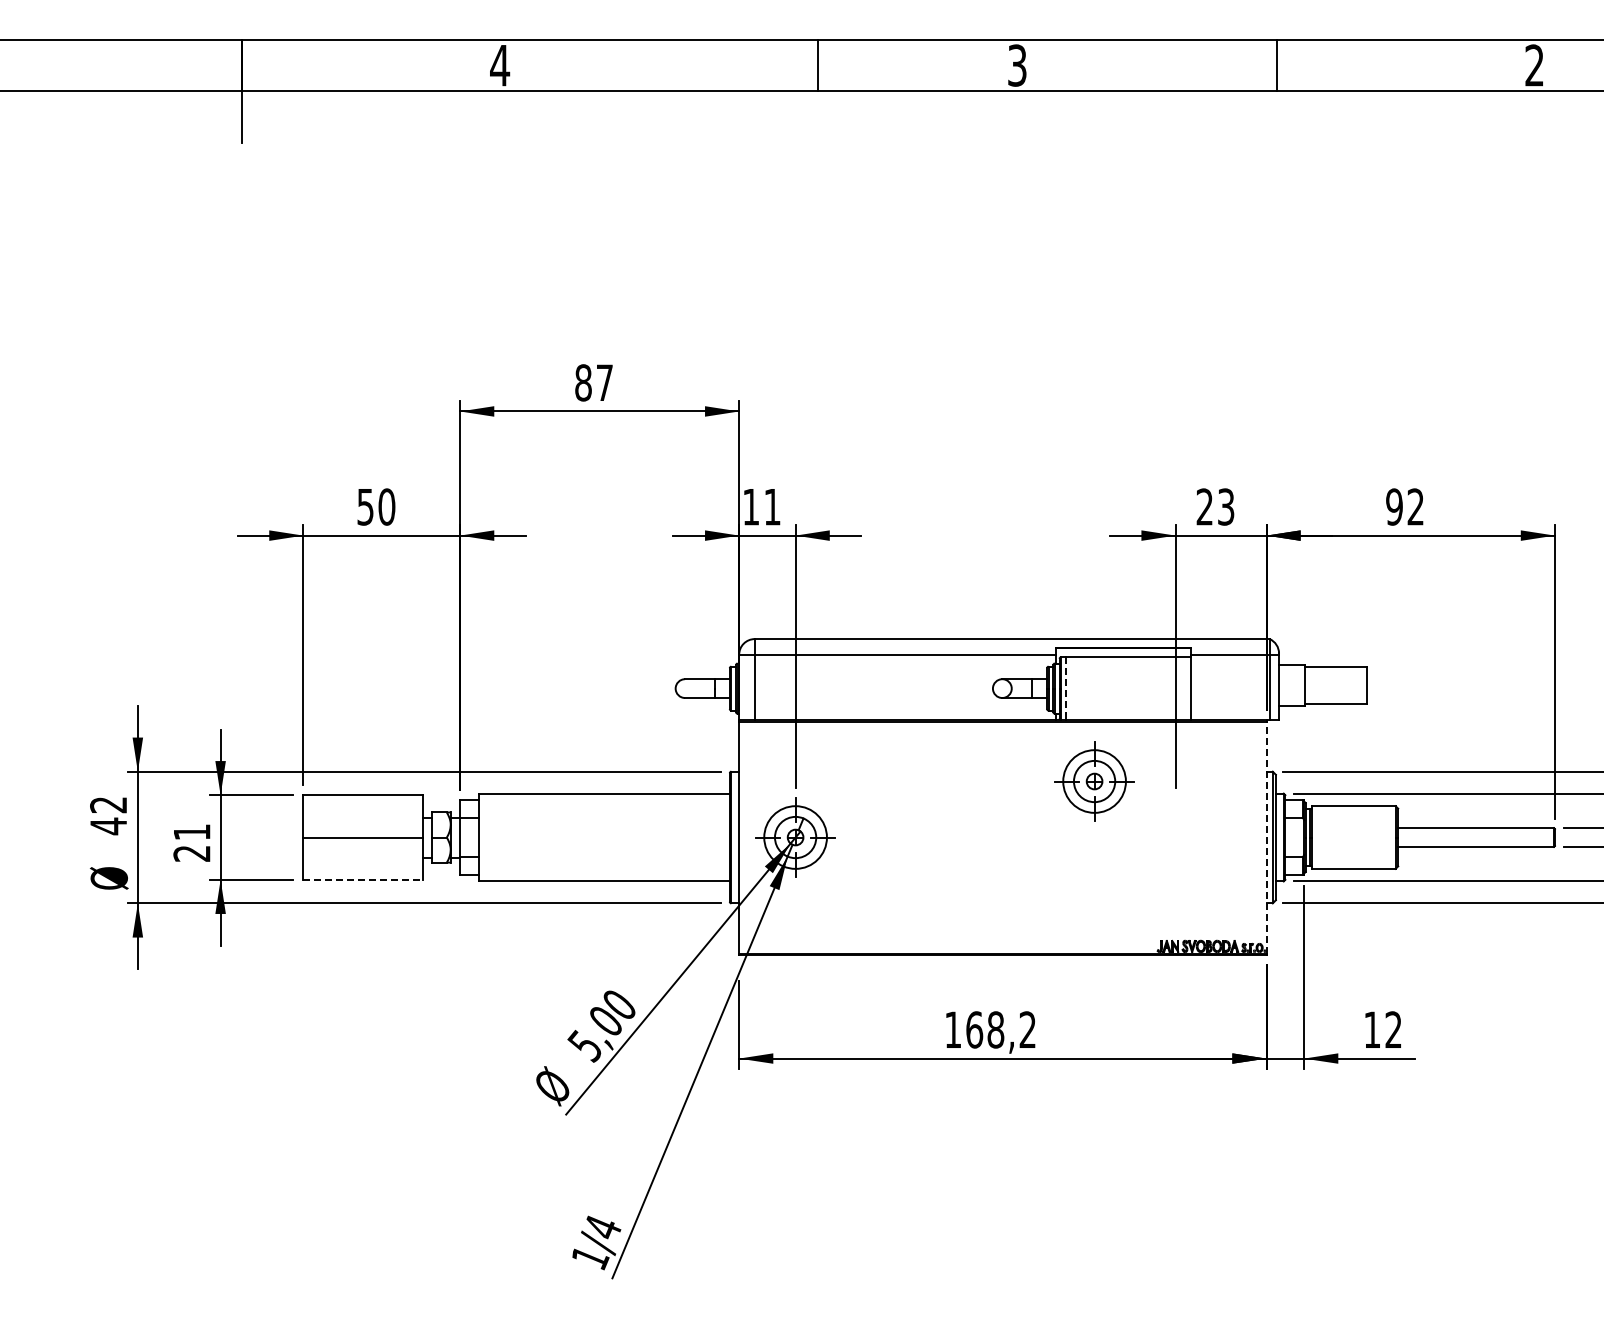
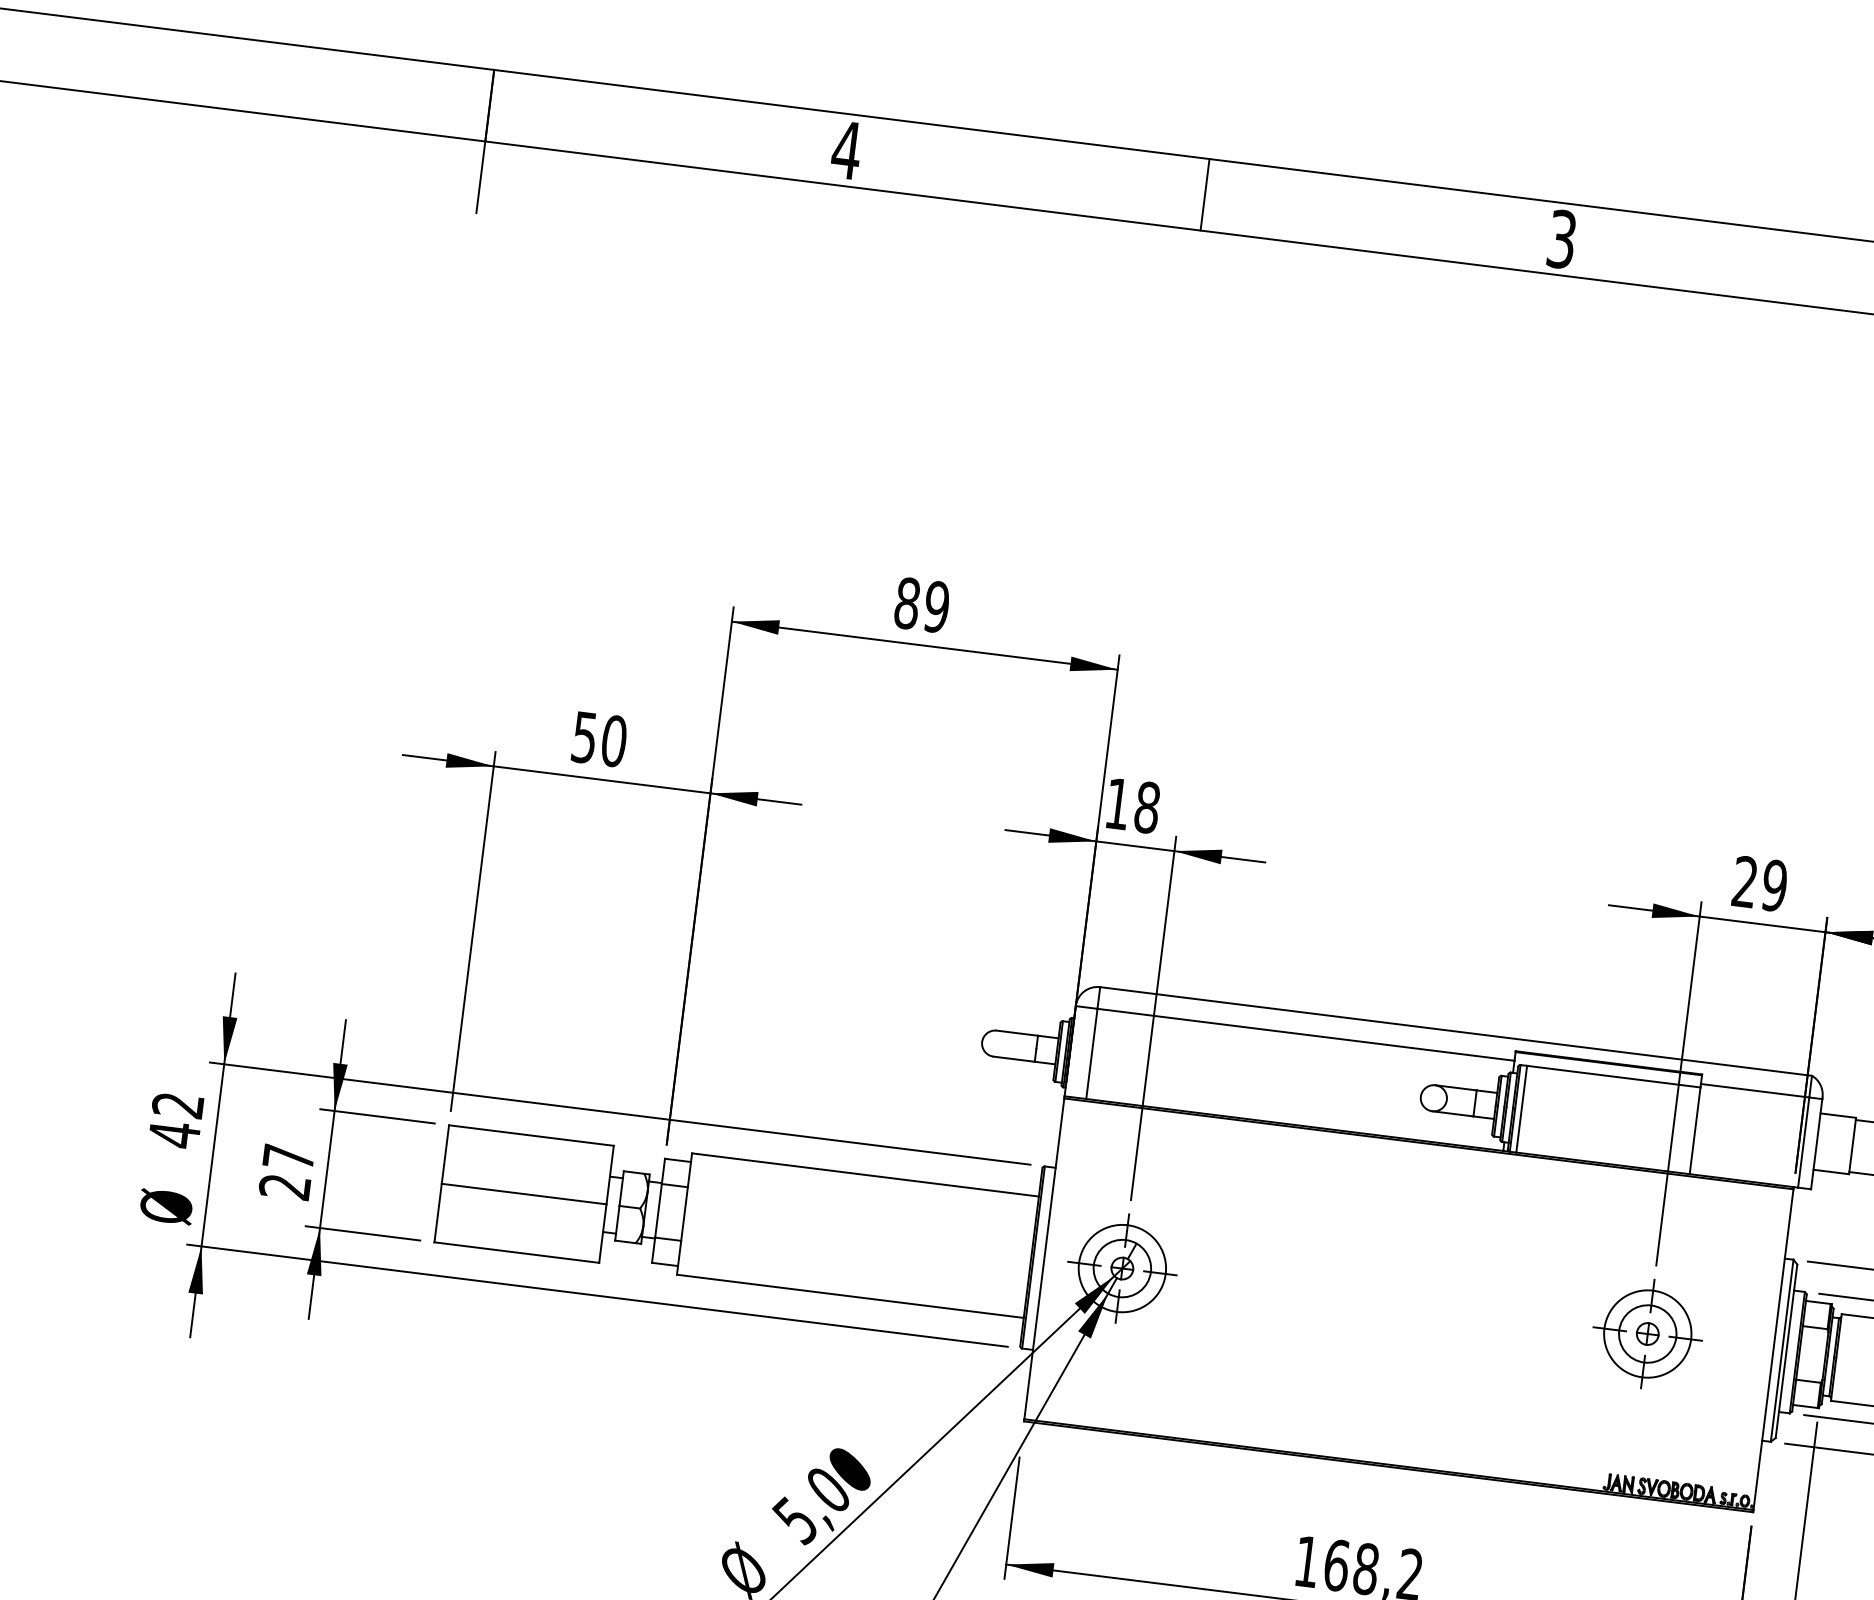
line: (818, 65) -> (1205, 194), moved
text: (604, 382) -> (936, 606), 87 -> 89
text: (772, 506) -> (1147, 806), 11 -> 18
text: (1225, 506) -> (1773, 884), 23 -> 29
line: (1065, 689) -> (1521, 1110), dashed -> solid
part: (1094, 781) -> (1647, 1333), moved
text: (192, 832) -> (289, 1157), 21 -> 27
line: (1266, 837) -> (1773, 1349), dashed -> solid
line: (362, 879) -> (516, 1252), dashed -> solid

